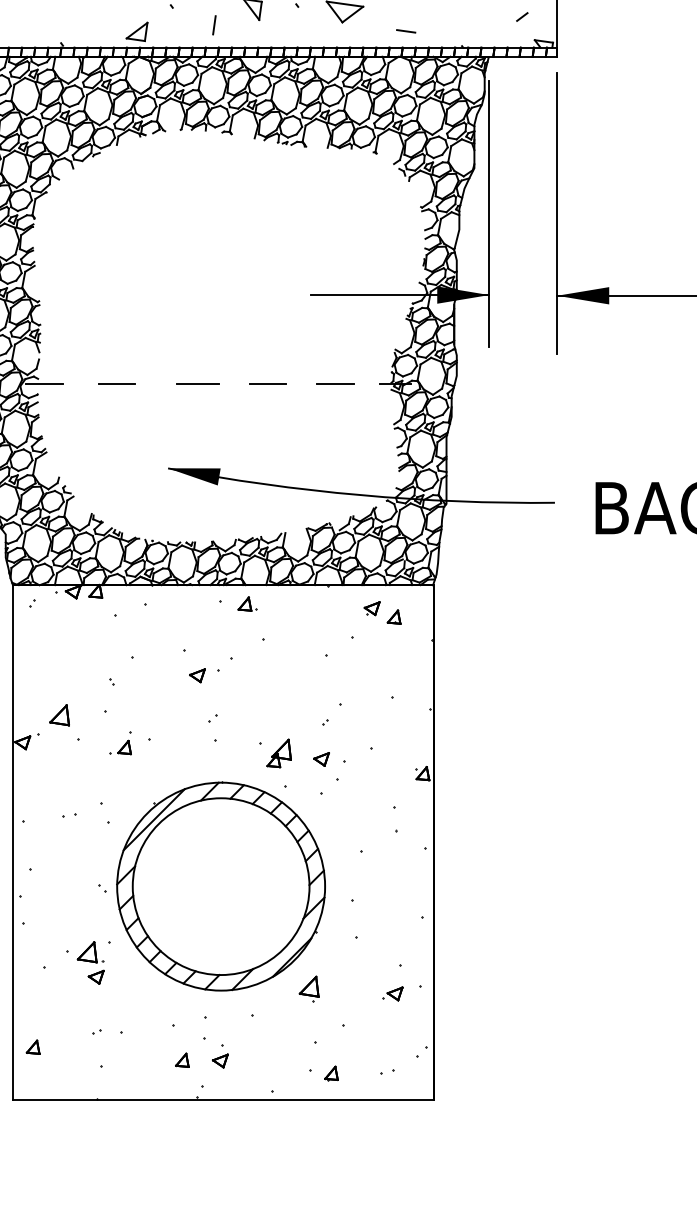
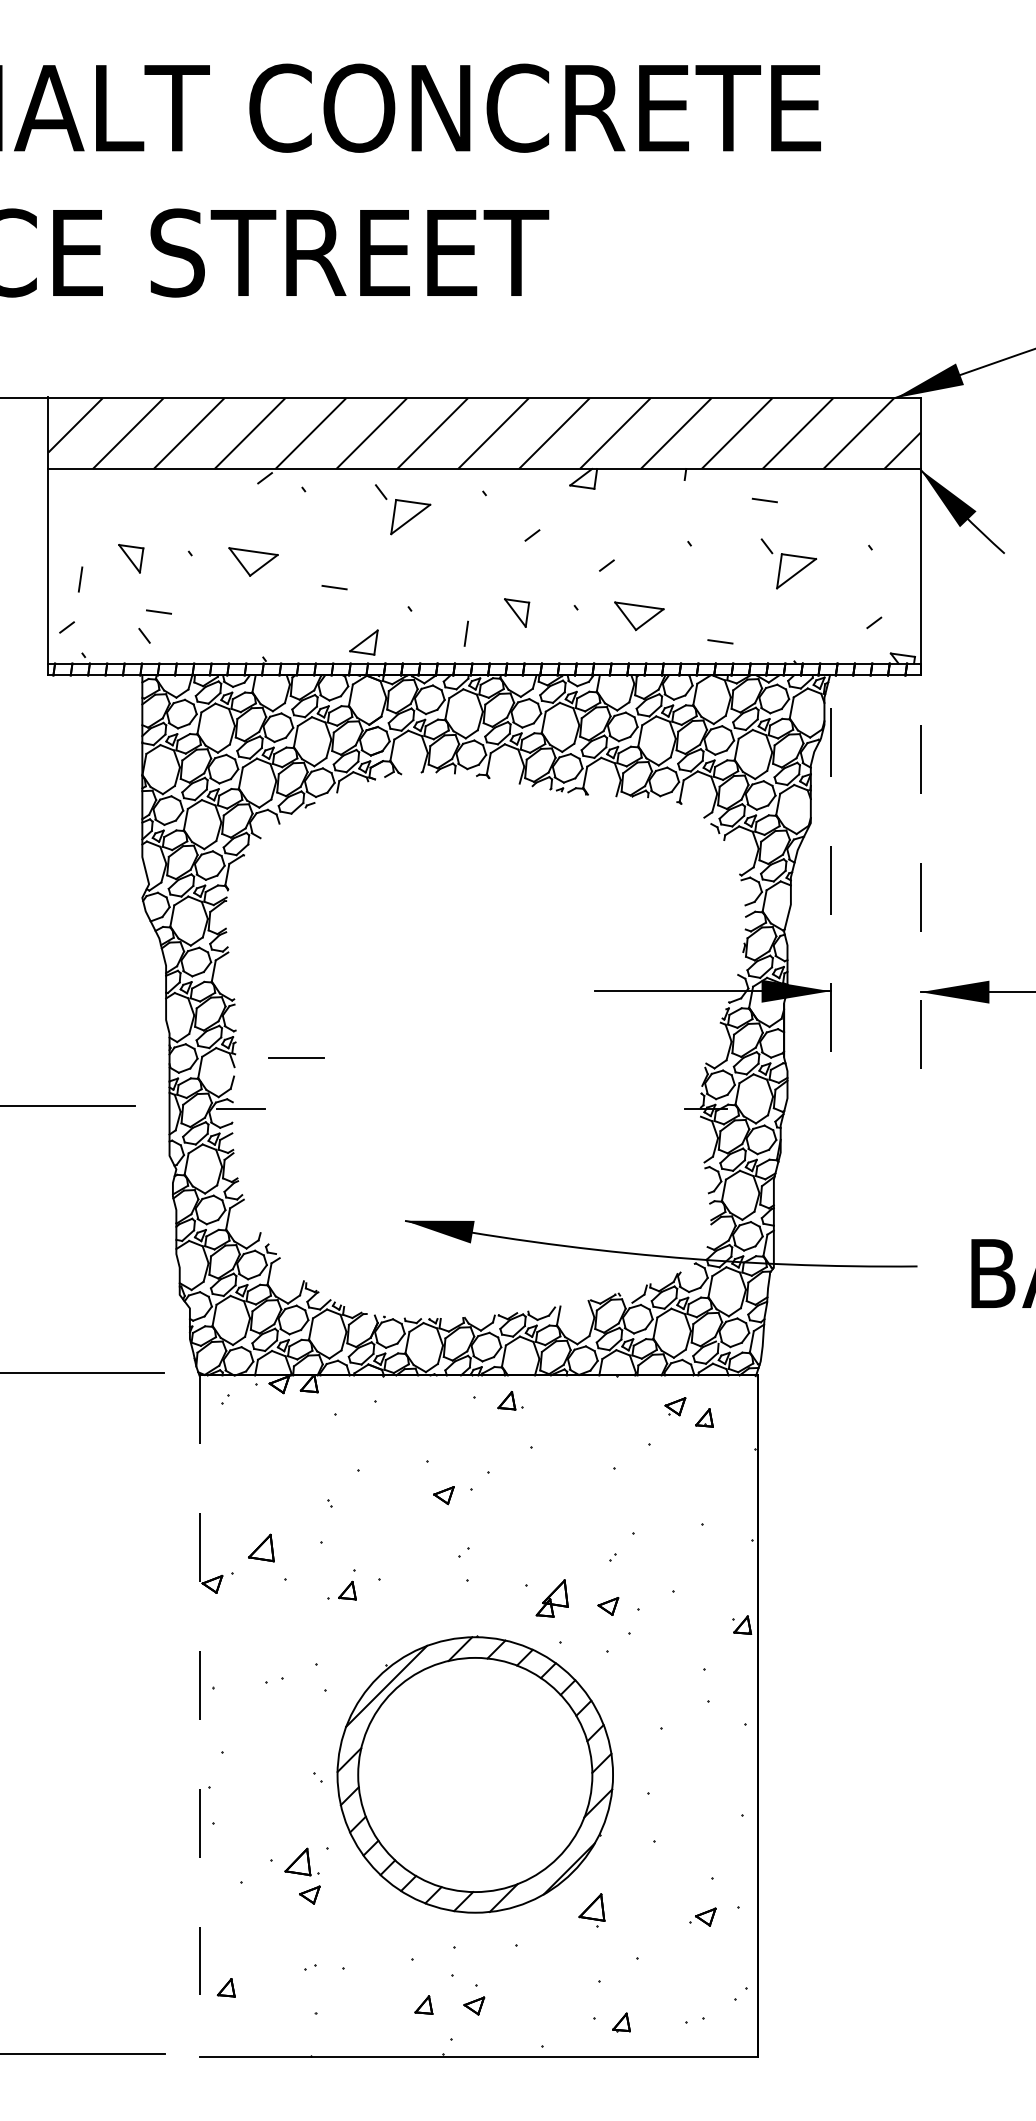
line: (489, 213) -> (830, 883), solid -> dashed
line: (557, 213) -> (920, 882), solid -> dashed
line: (197, 383) -> (296, 1057), moved
line: (117, 384) -> (337, 1109), removed
line: (268, 384) -> (537, 1109), removed
line: (335, 384) -> (626, 1109), removed
line: (12, 842) -> (199, 1716), solid -> dashed

